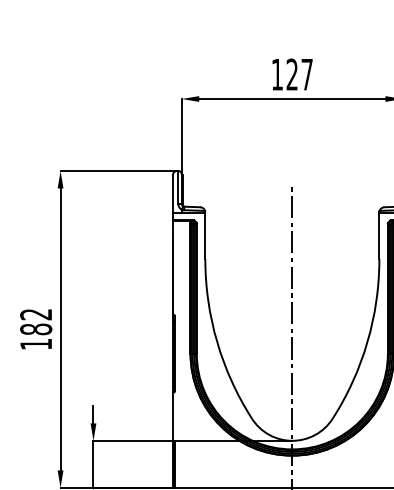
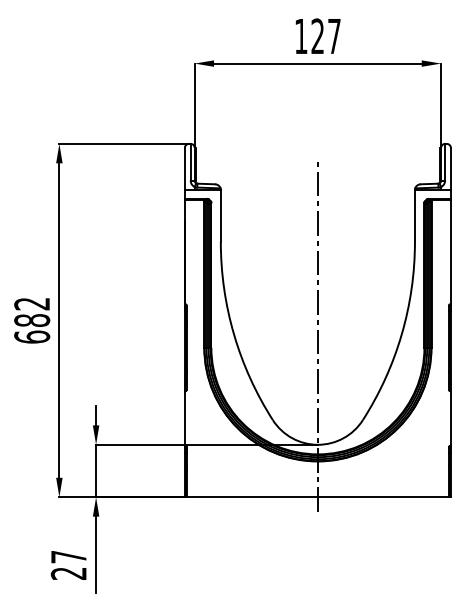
text: (36, 343) -> (32, 336), 182 -> 682

